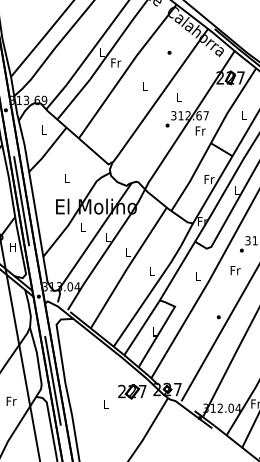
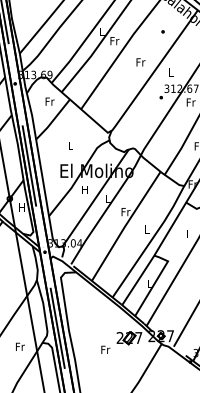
text: (145, 86) -> (141, 62), L -> Fr
text: (44, 129) -> (50, 101), L -> Fr
text: (82, 227) -> (84, 189), L -> H
text: (128, 251) -> (125, 211), L -> Fr
text: (106, 404) -> (106, 349), L -> Fr

